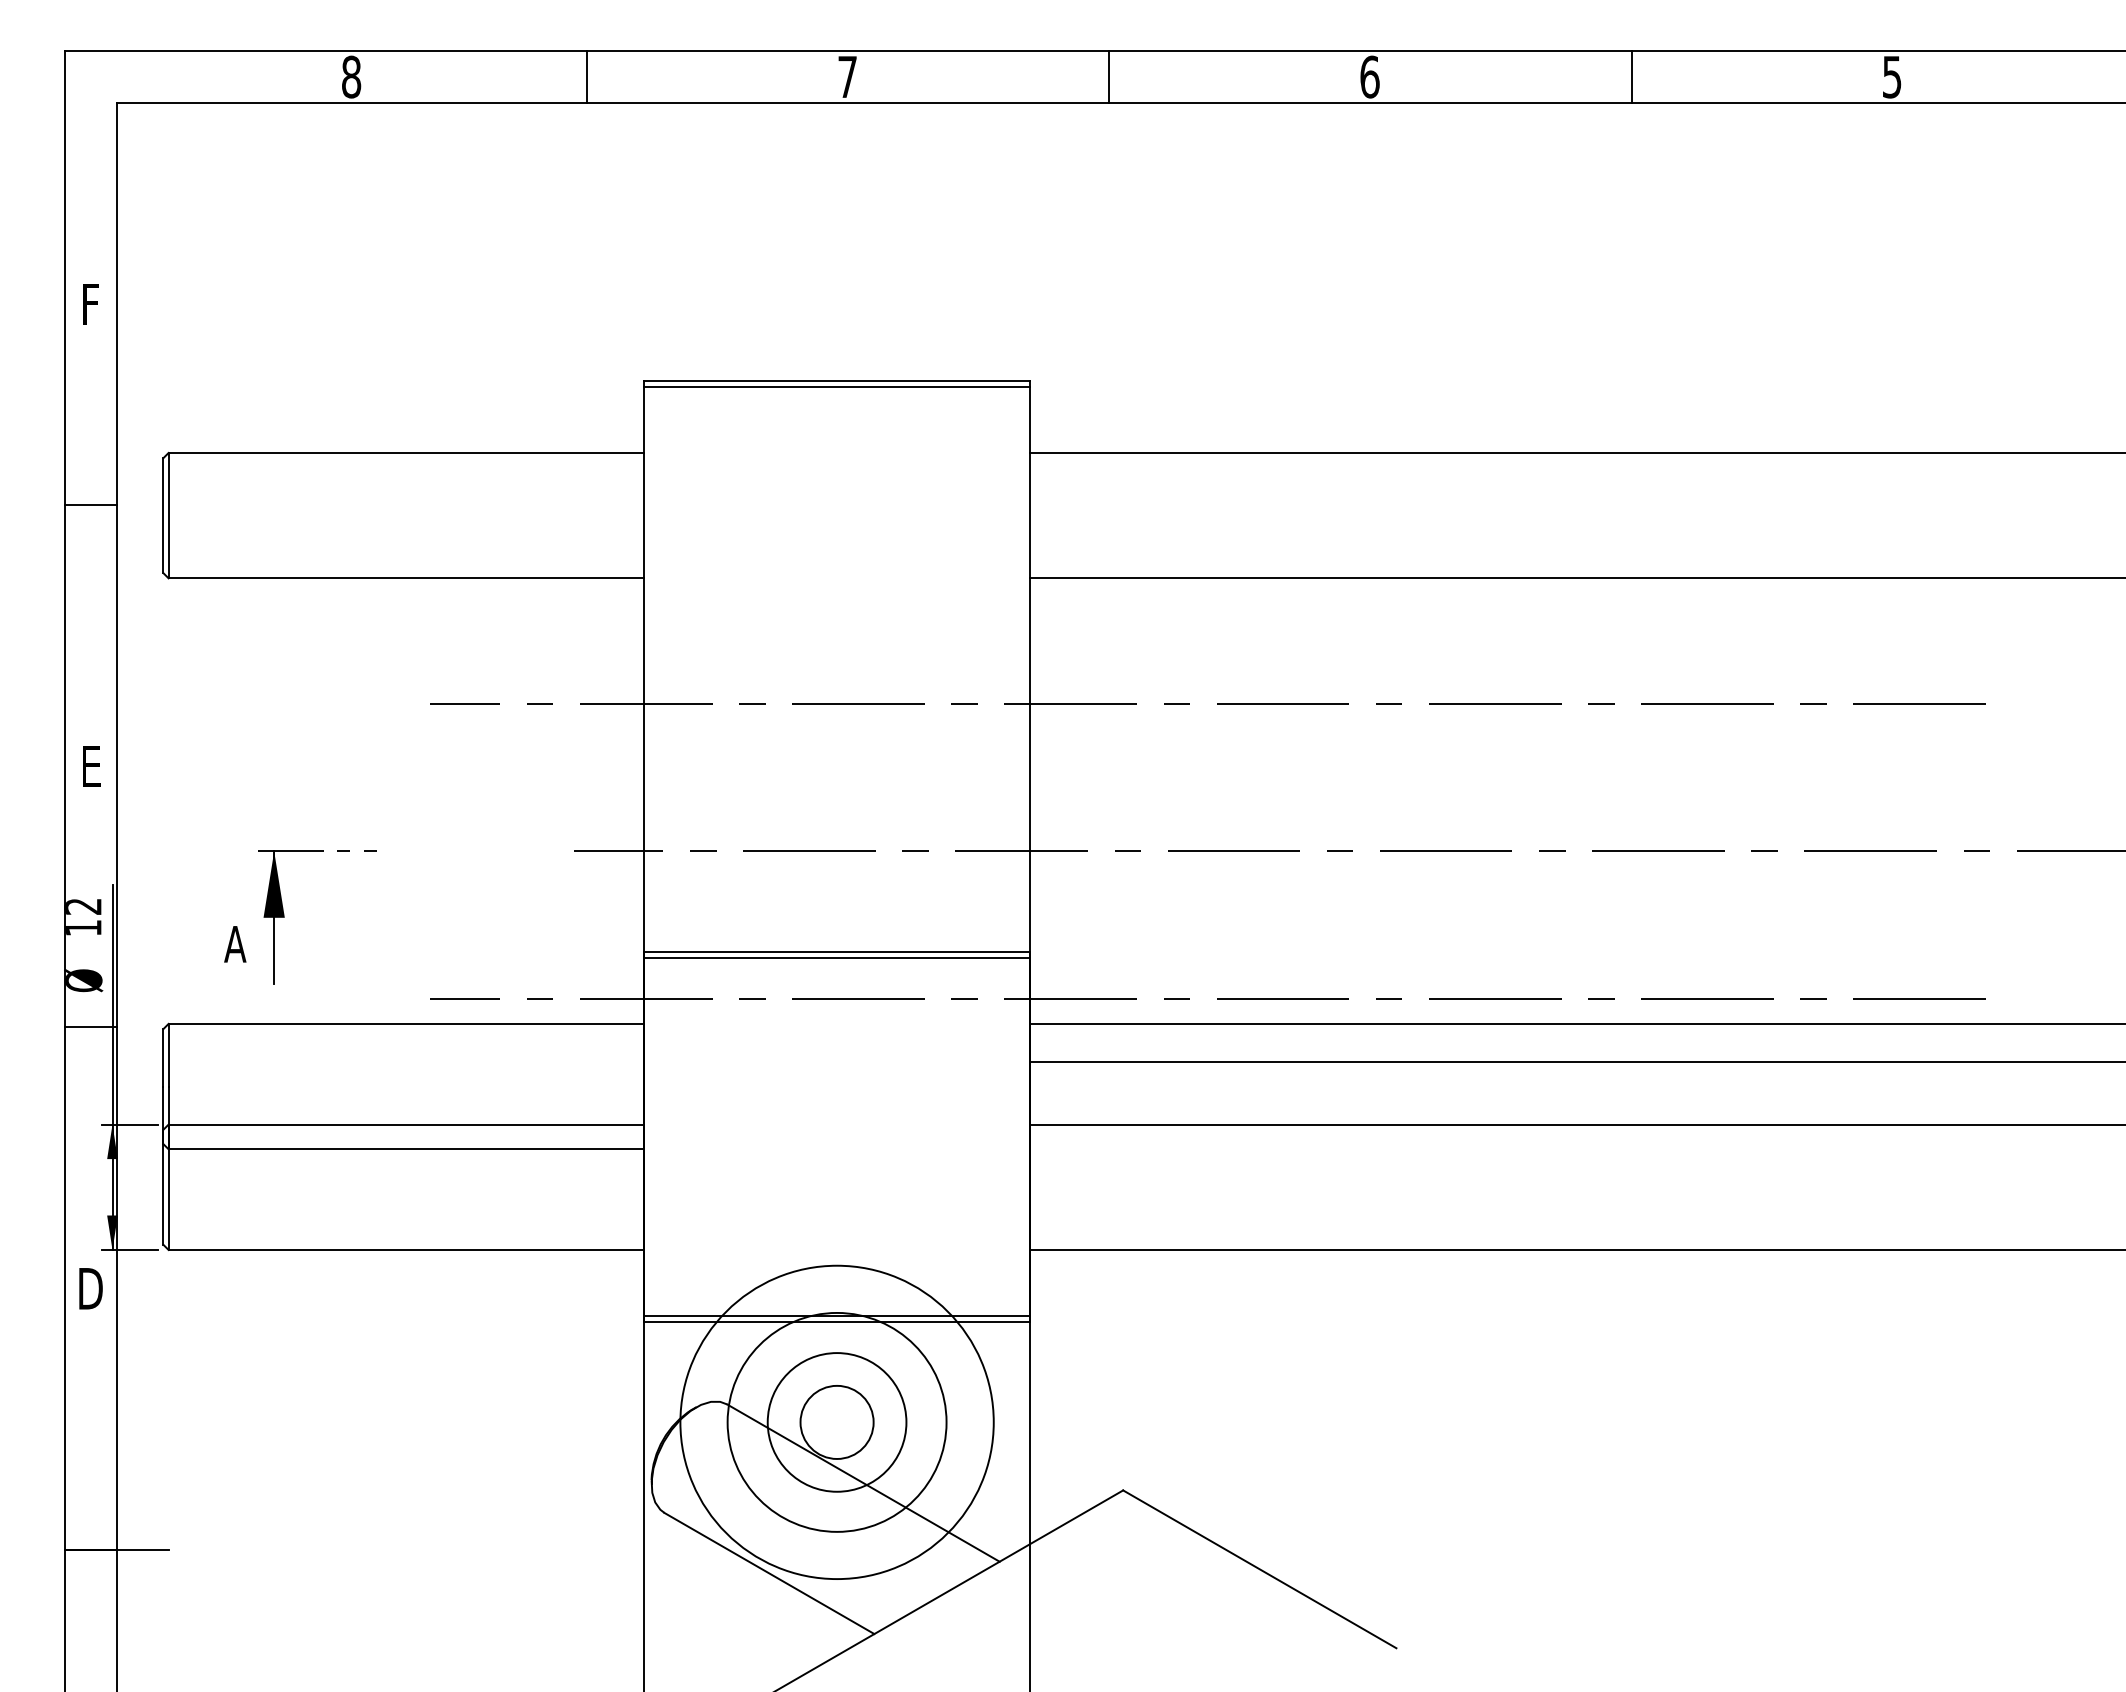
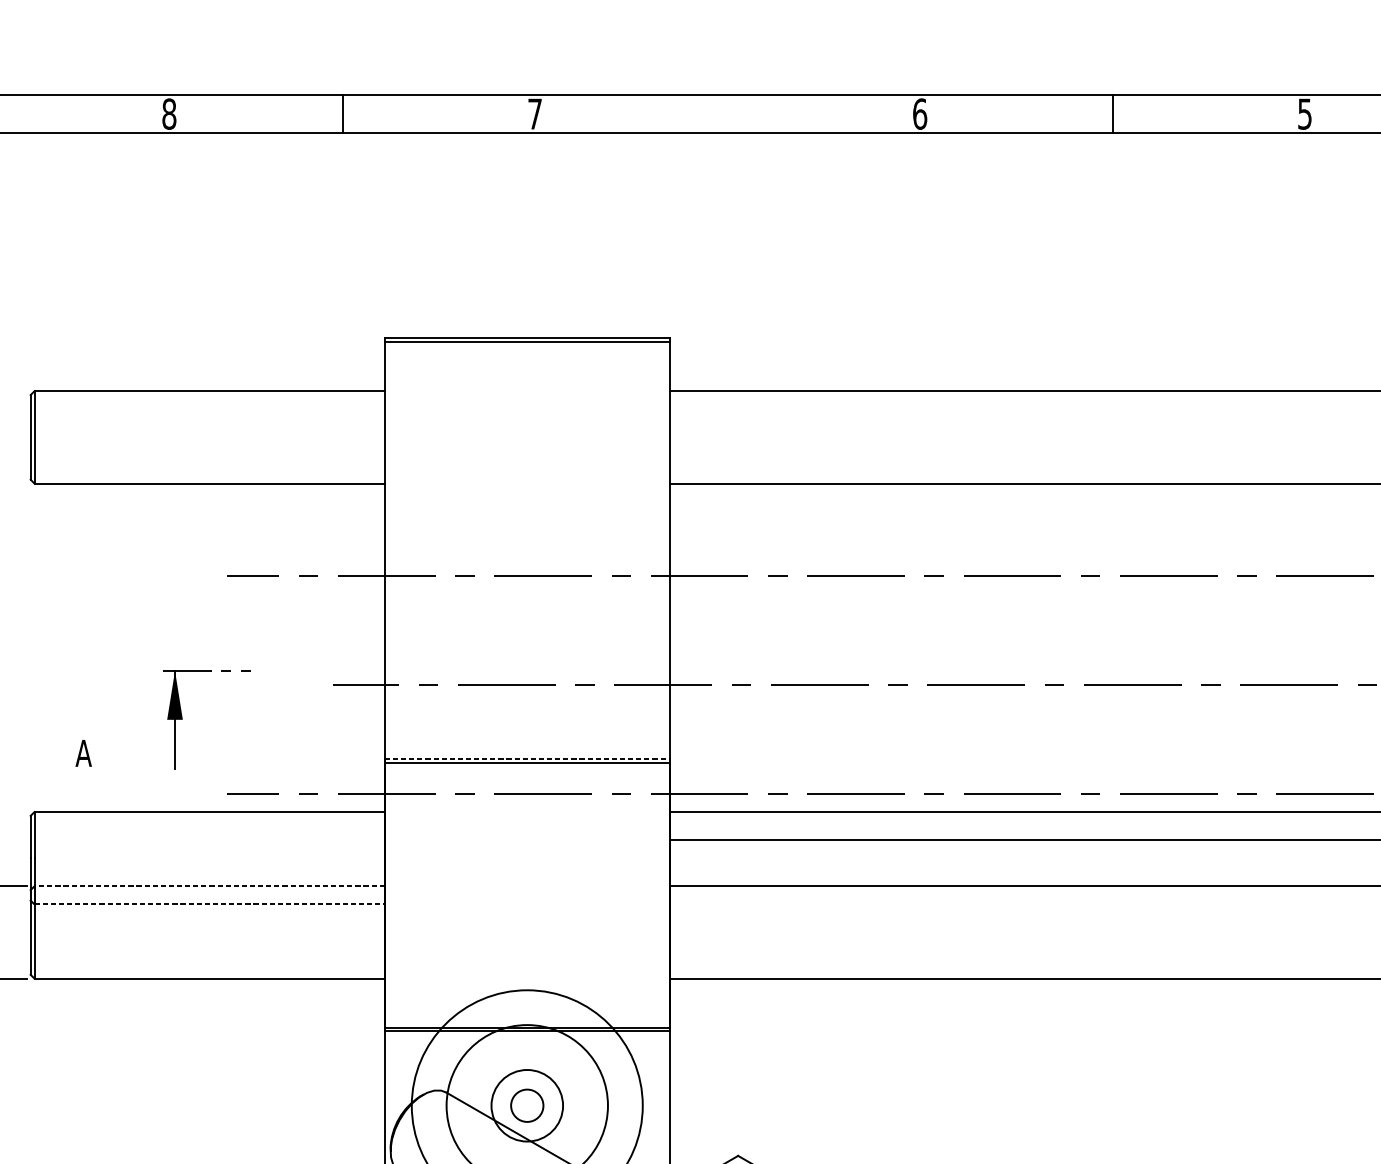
line: (1109, 76) -> (728, 113), removed
part: (284, 917) -> (182, 719), moved
line: (837, 952) -> (527, 759), solid -> dashed
line: (406, 1124) -> (209, 886), solid -> dashed
line: (406, 1149) -> (209, 904), solid -> dashed
circle: (836, 1421) -> (526, 1105), size x0.6
circle: (836, 1422) -> (526, 1105), size x0.7

